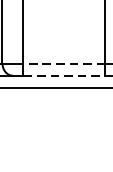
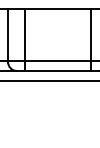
line: (63, 62) -> (57, 60), dashed -> solid
line: (65, 75) -> (58, 70), dashed -> solid

